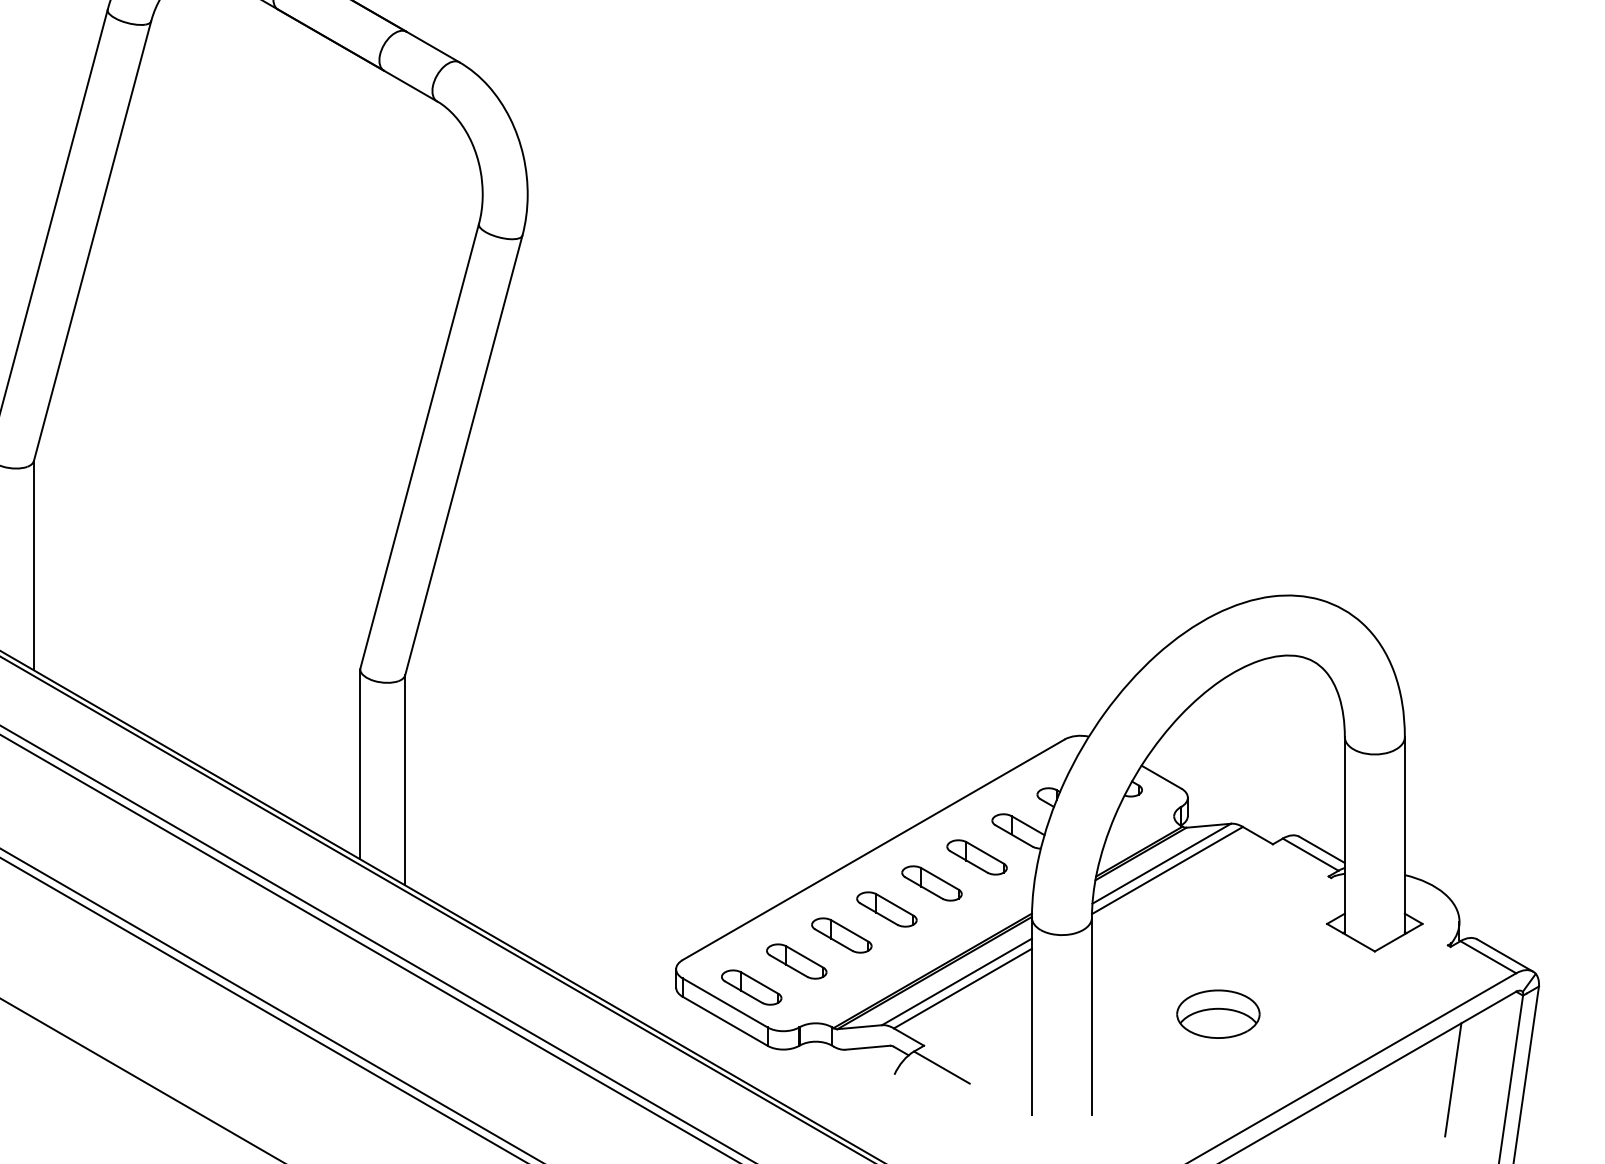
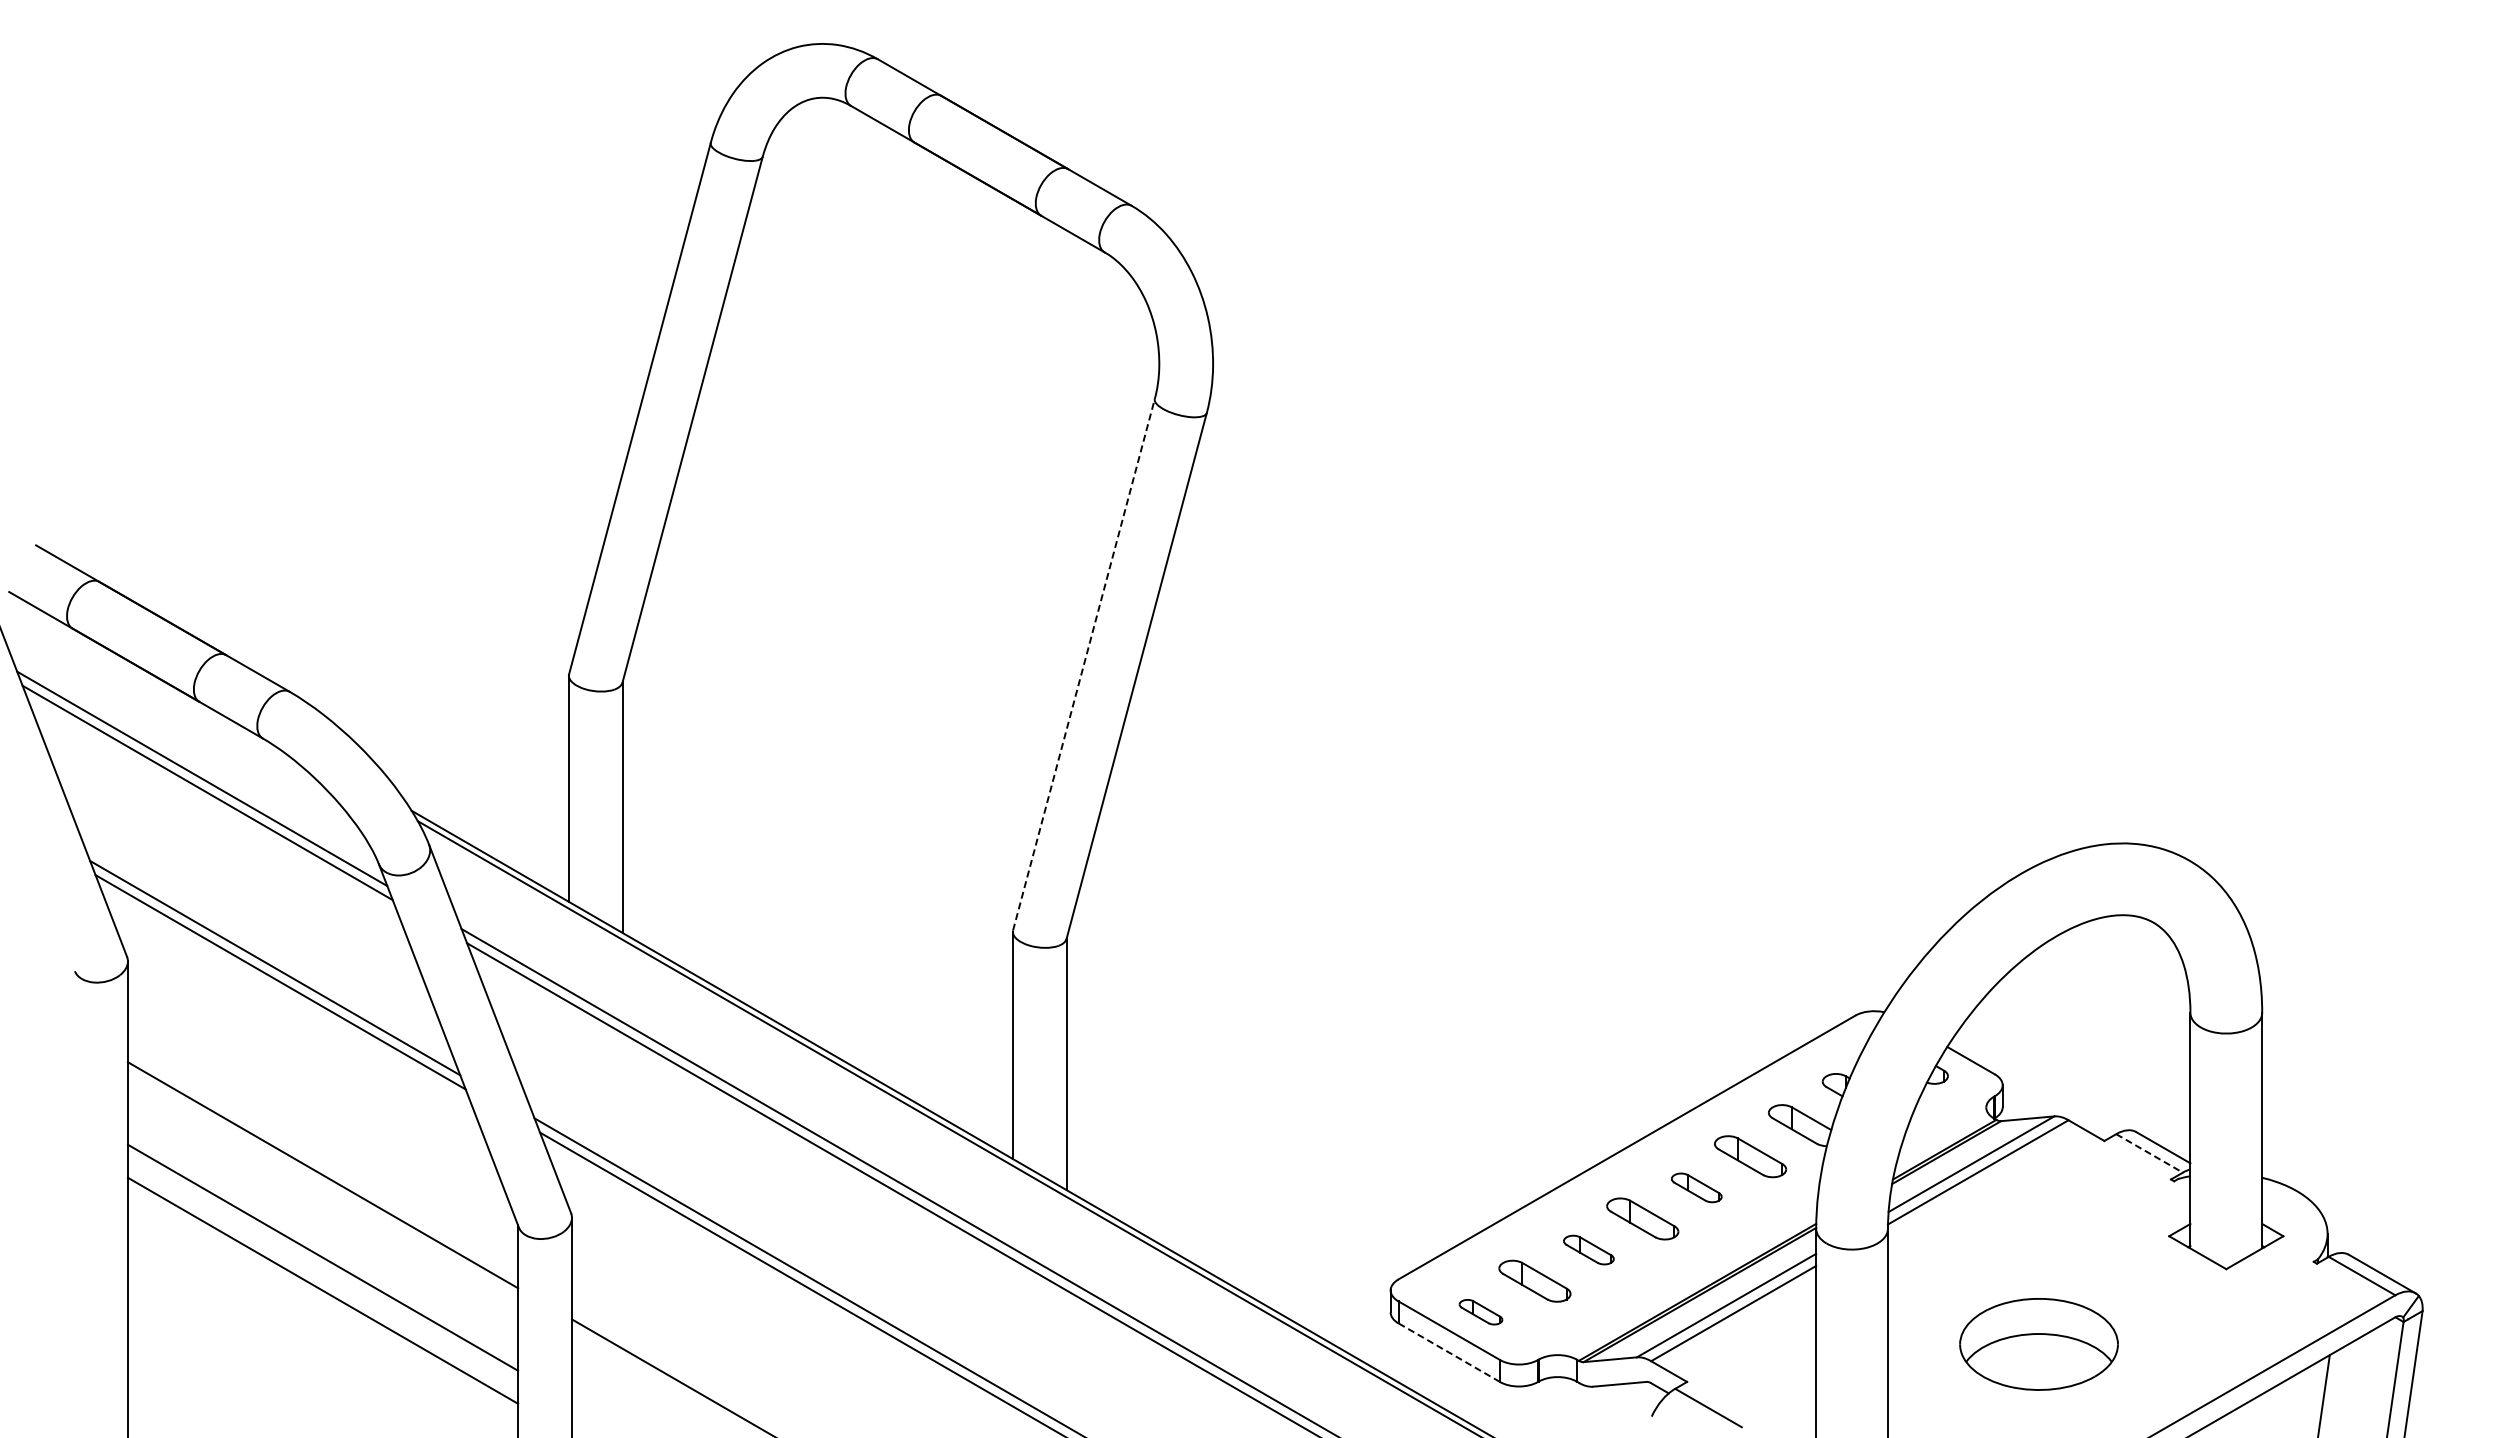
line: (419, 445) -> (1083, 664), solid -> dashed
line: (1311, 854) -> (2150, 1153), solid -> dashed
part: (931, 883) -> (1696, 1187), size x0.7
part: (841, 935) -> (1588, 1249), size x0.7
part: (751, 986) -> (1480, 1311), size x0.6
part: (1218, 1013) -> (2039, 1343), size x1.6
line: (725, 1021) -> (1449, 1352), solid -> dashed

